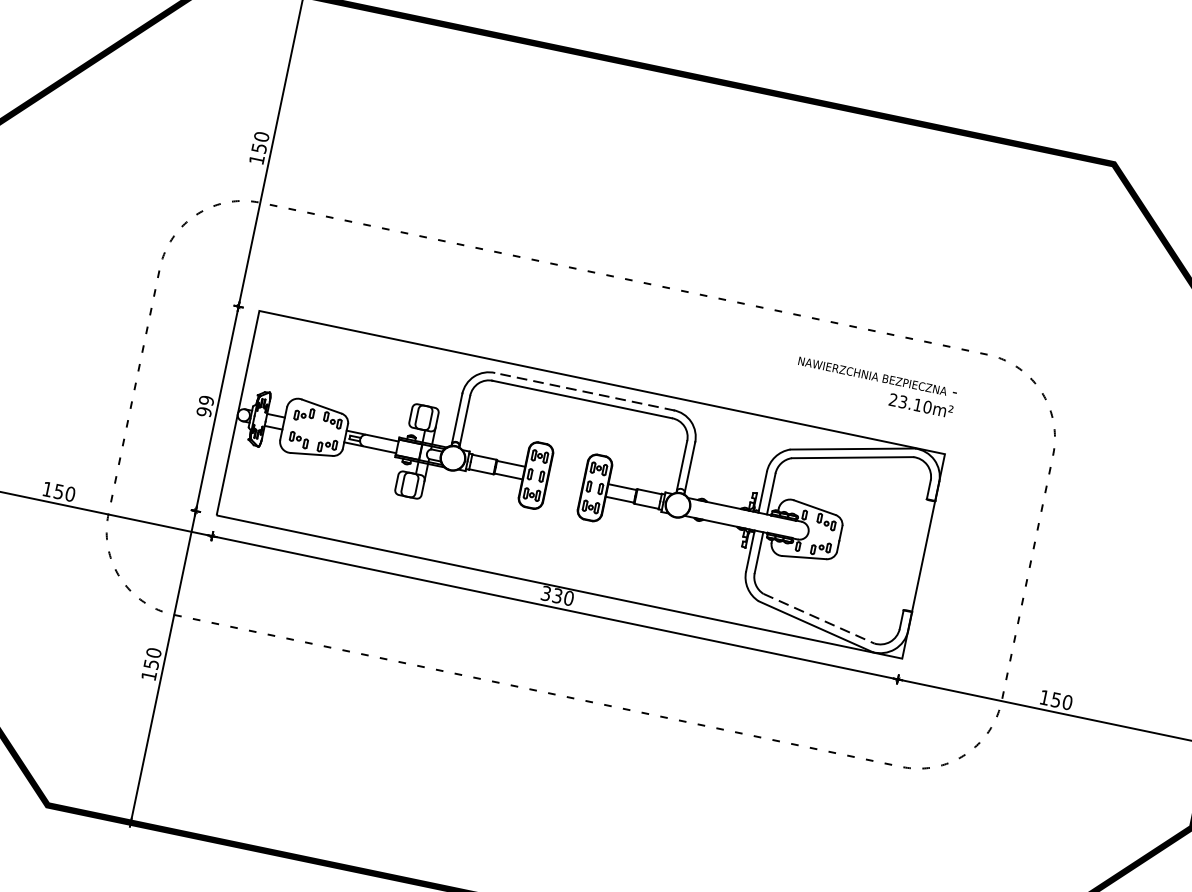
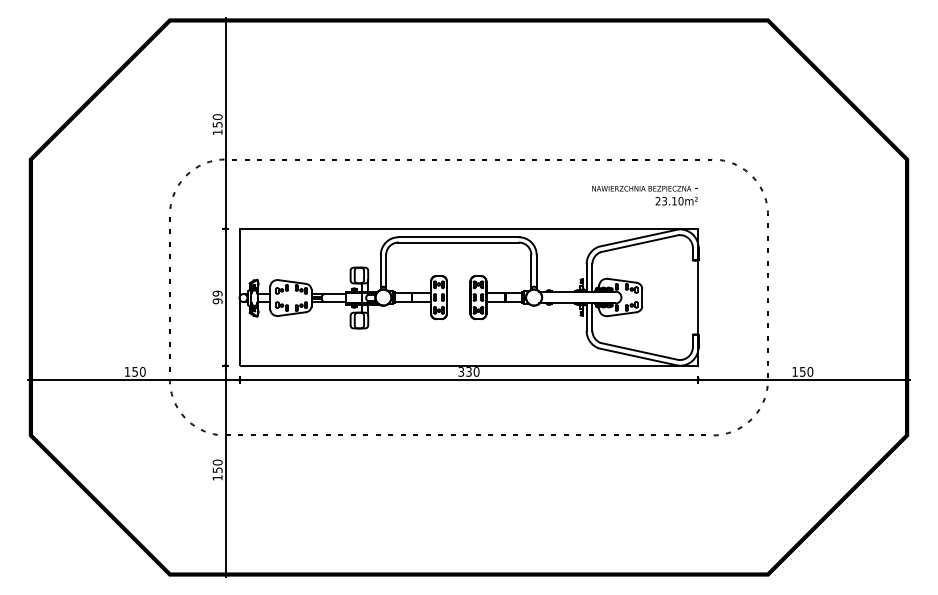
line: (583, 391) -> (458, 237), dashed -> solid
line: (818, 618) -> (639, 351), dashed -> solid

